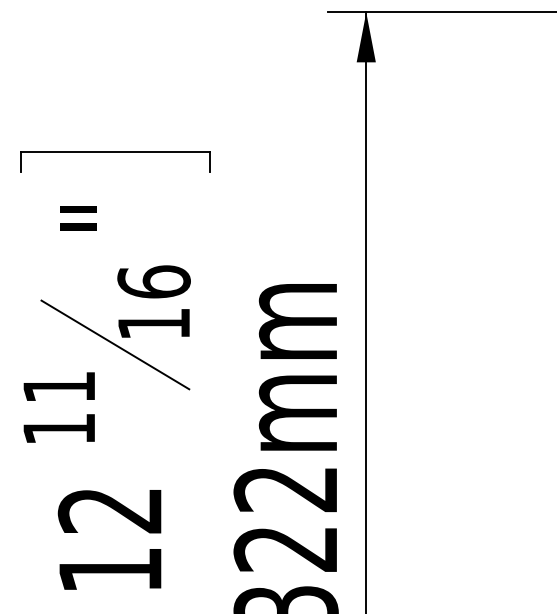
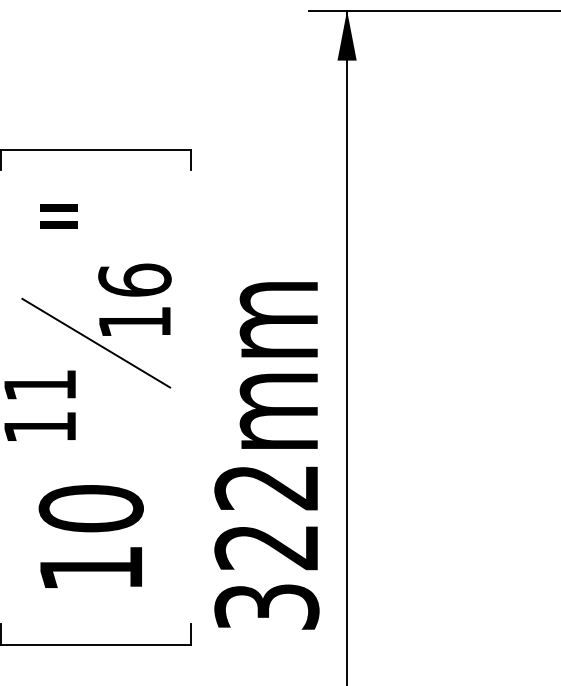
text: (109, 510) -> (90, 508), 12 -> 10

